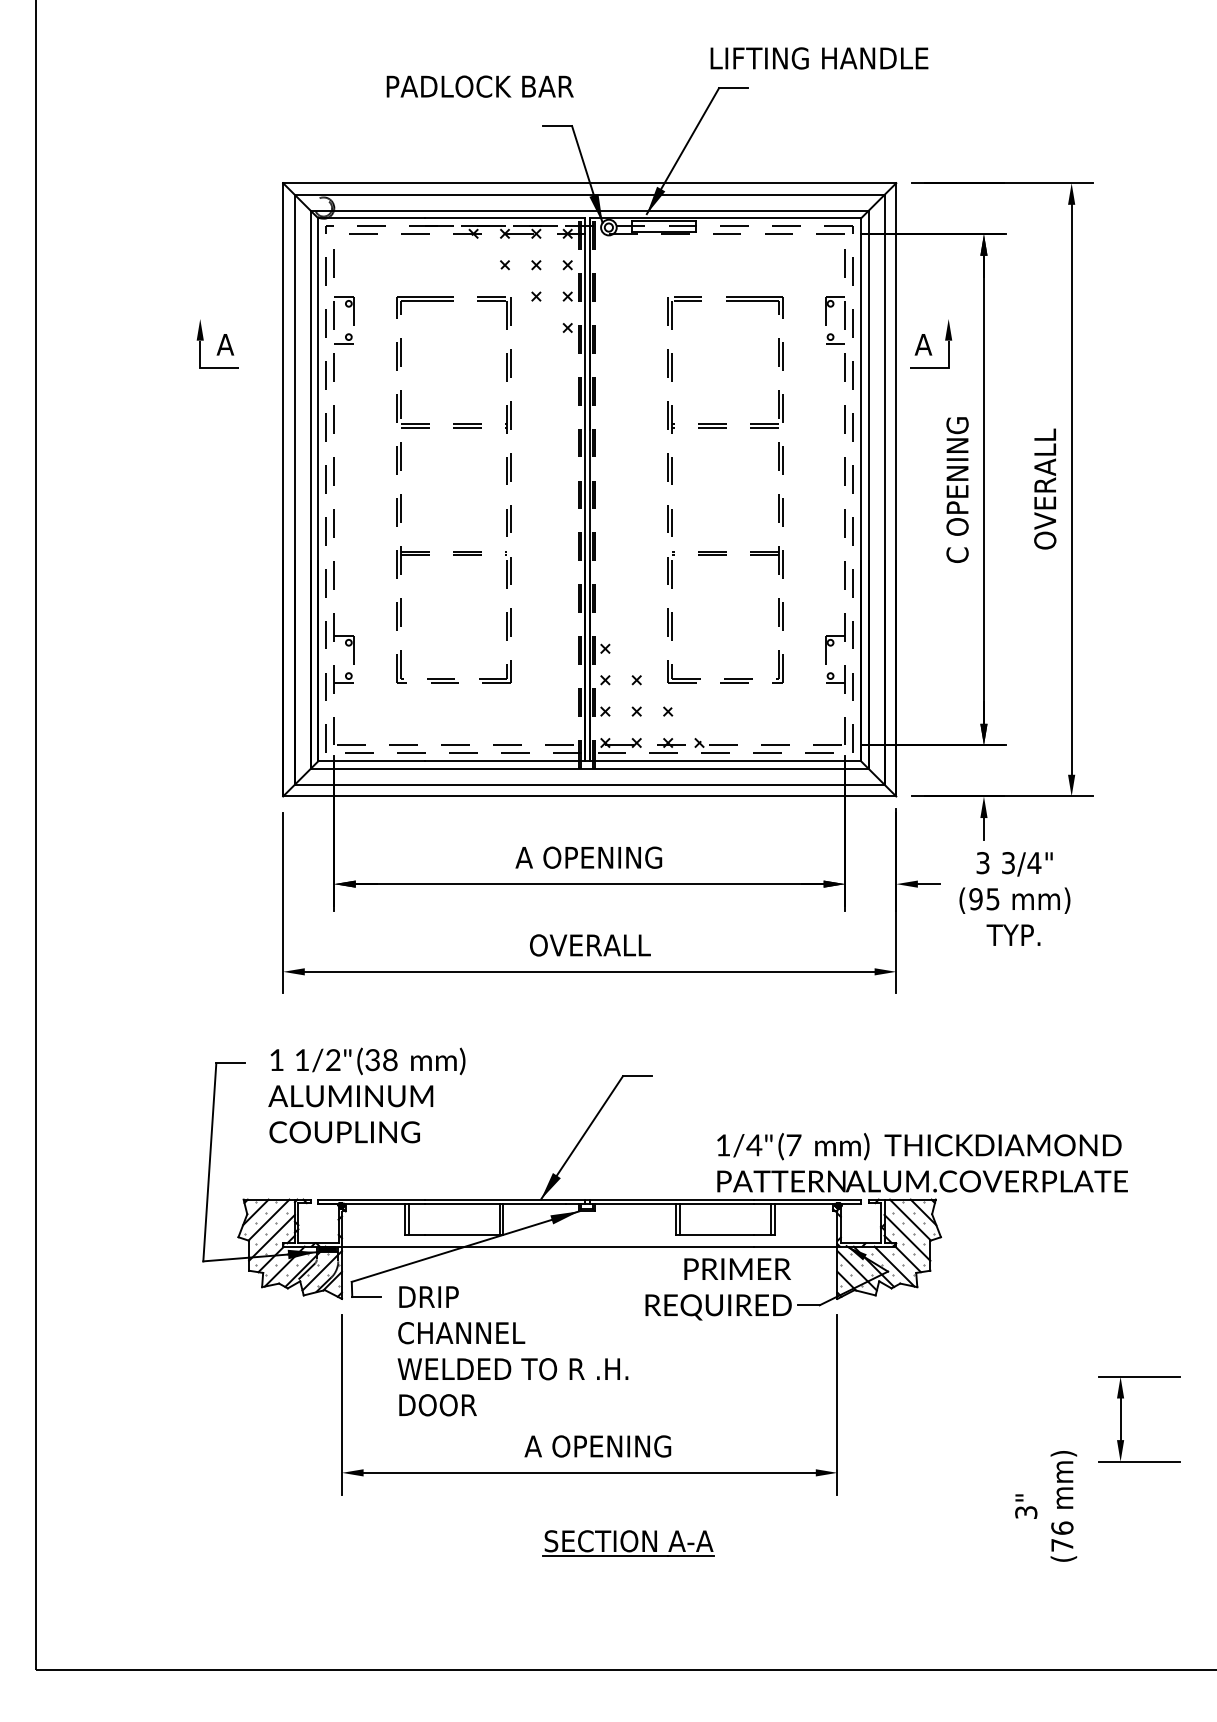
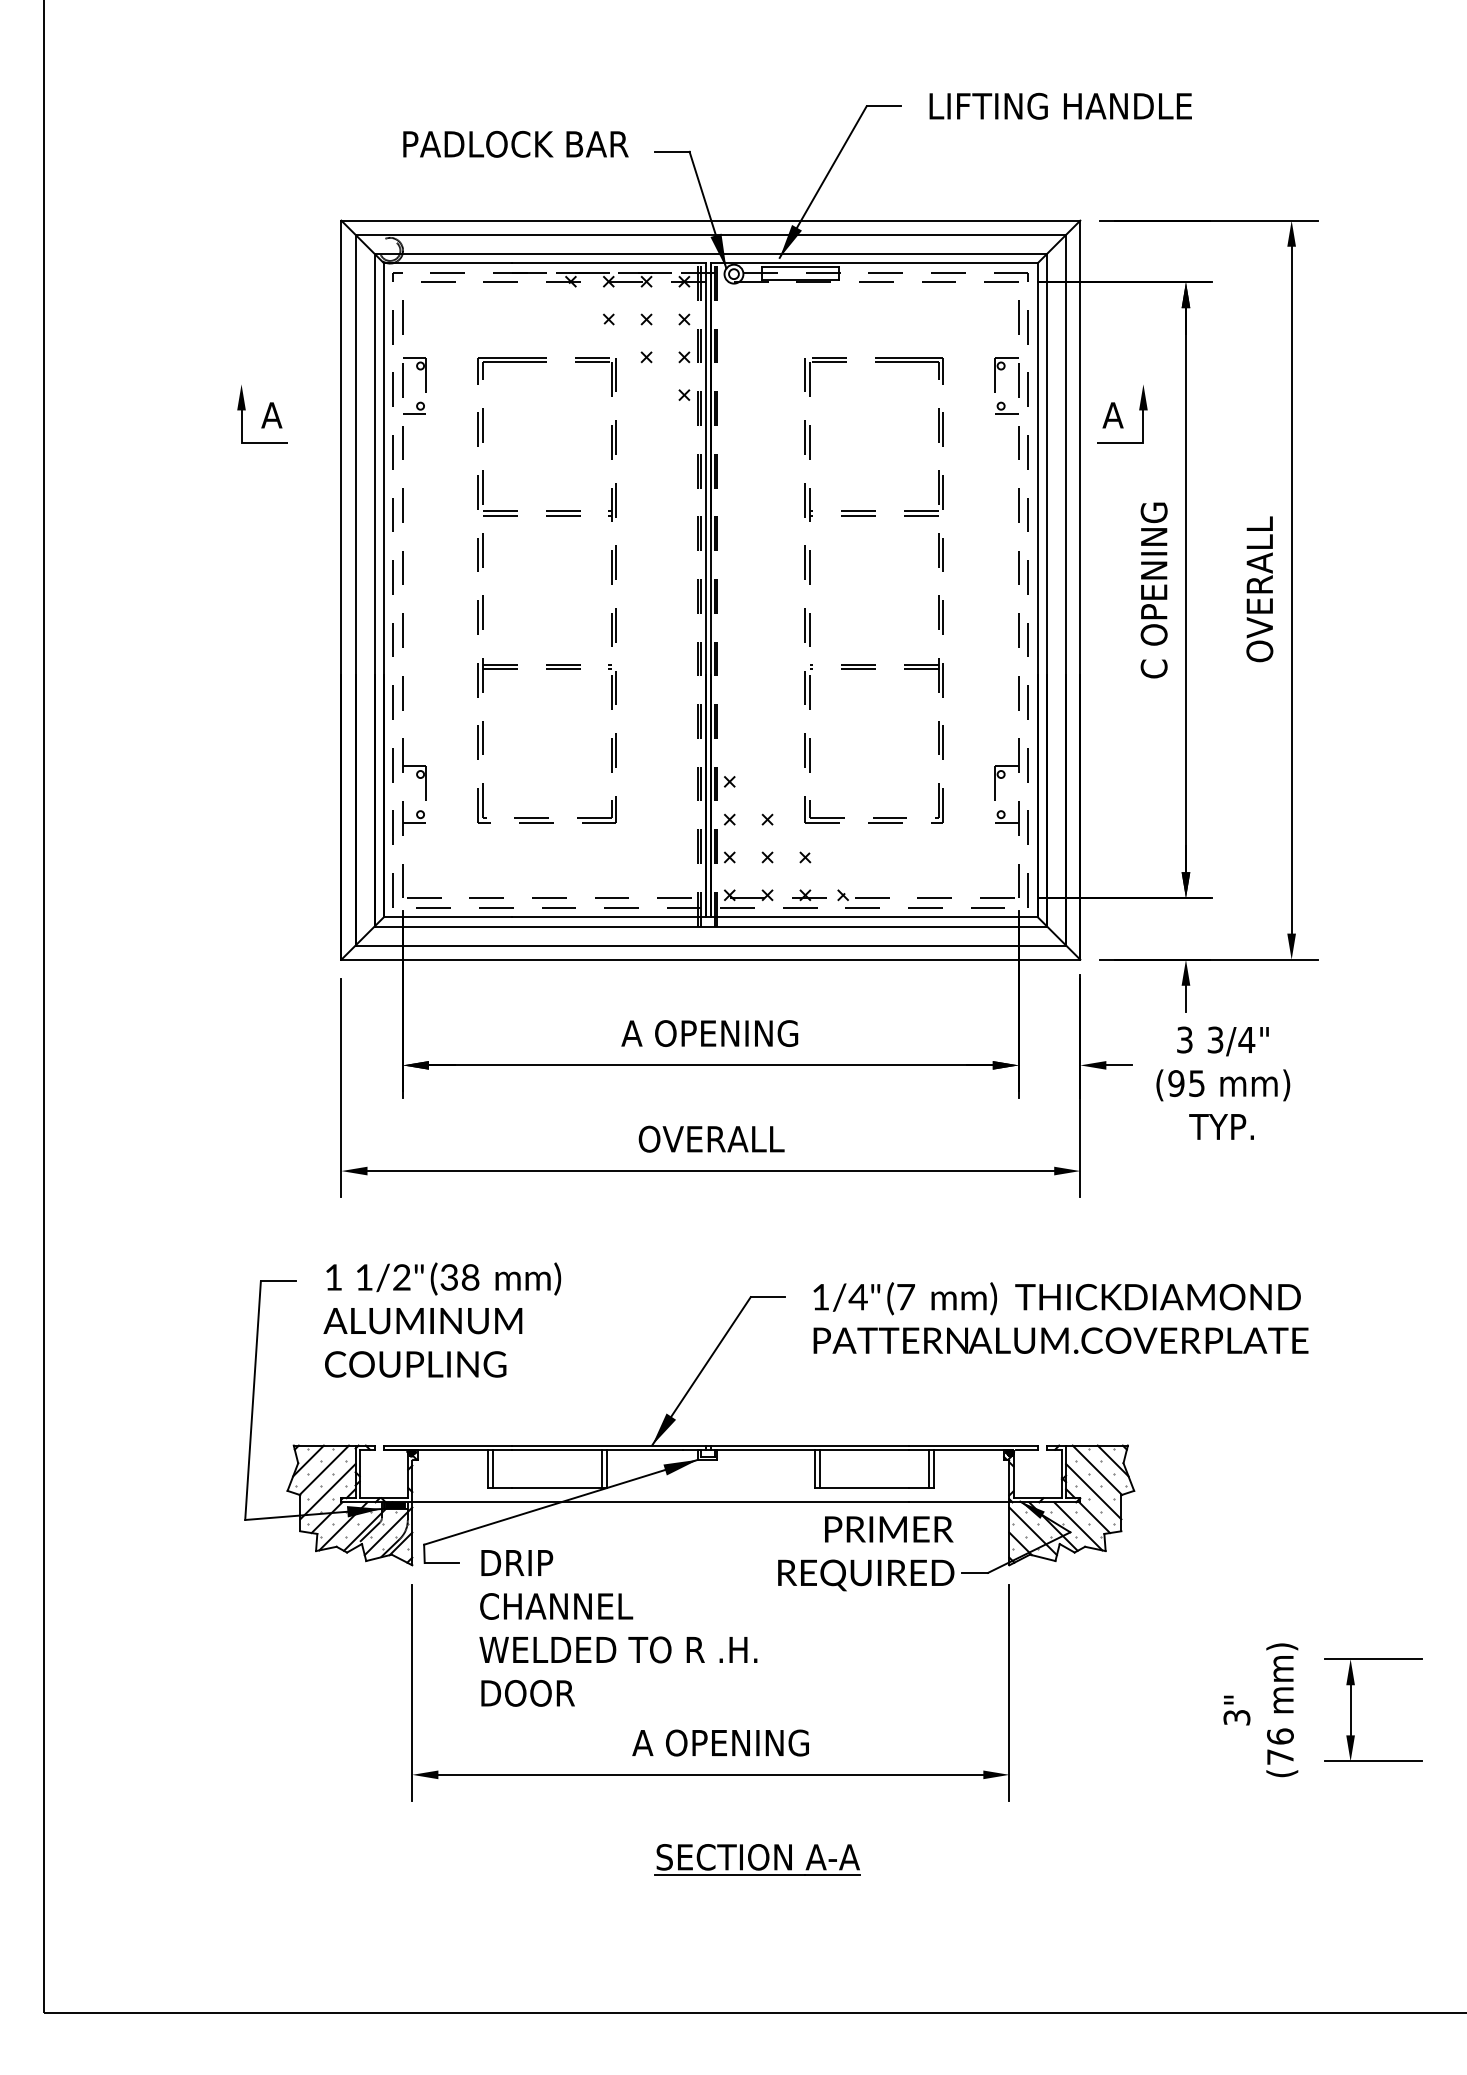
text: (819, 57) -> (1060, 105), moved
text: (479, 85) -> (515, 143), moved
text: (922, 1162) -> (1060, 1317), moved
text: (1045, 1506) -> (1260, 1710), moved

